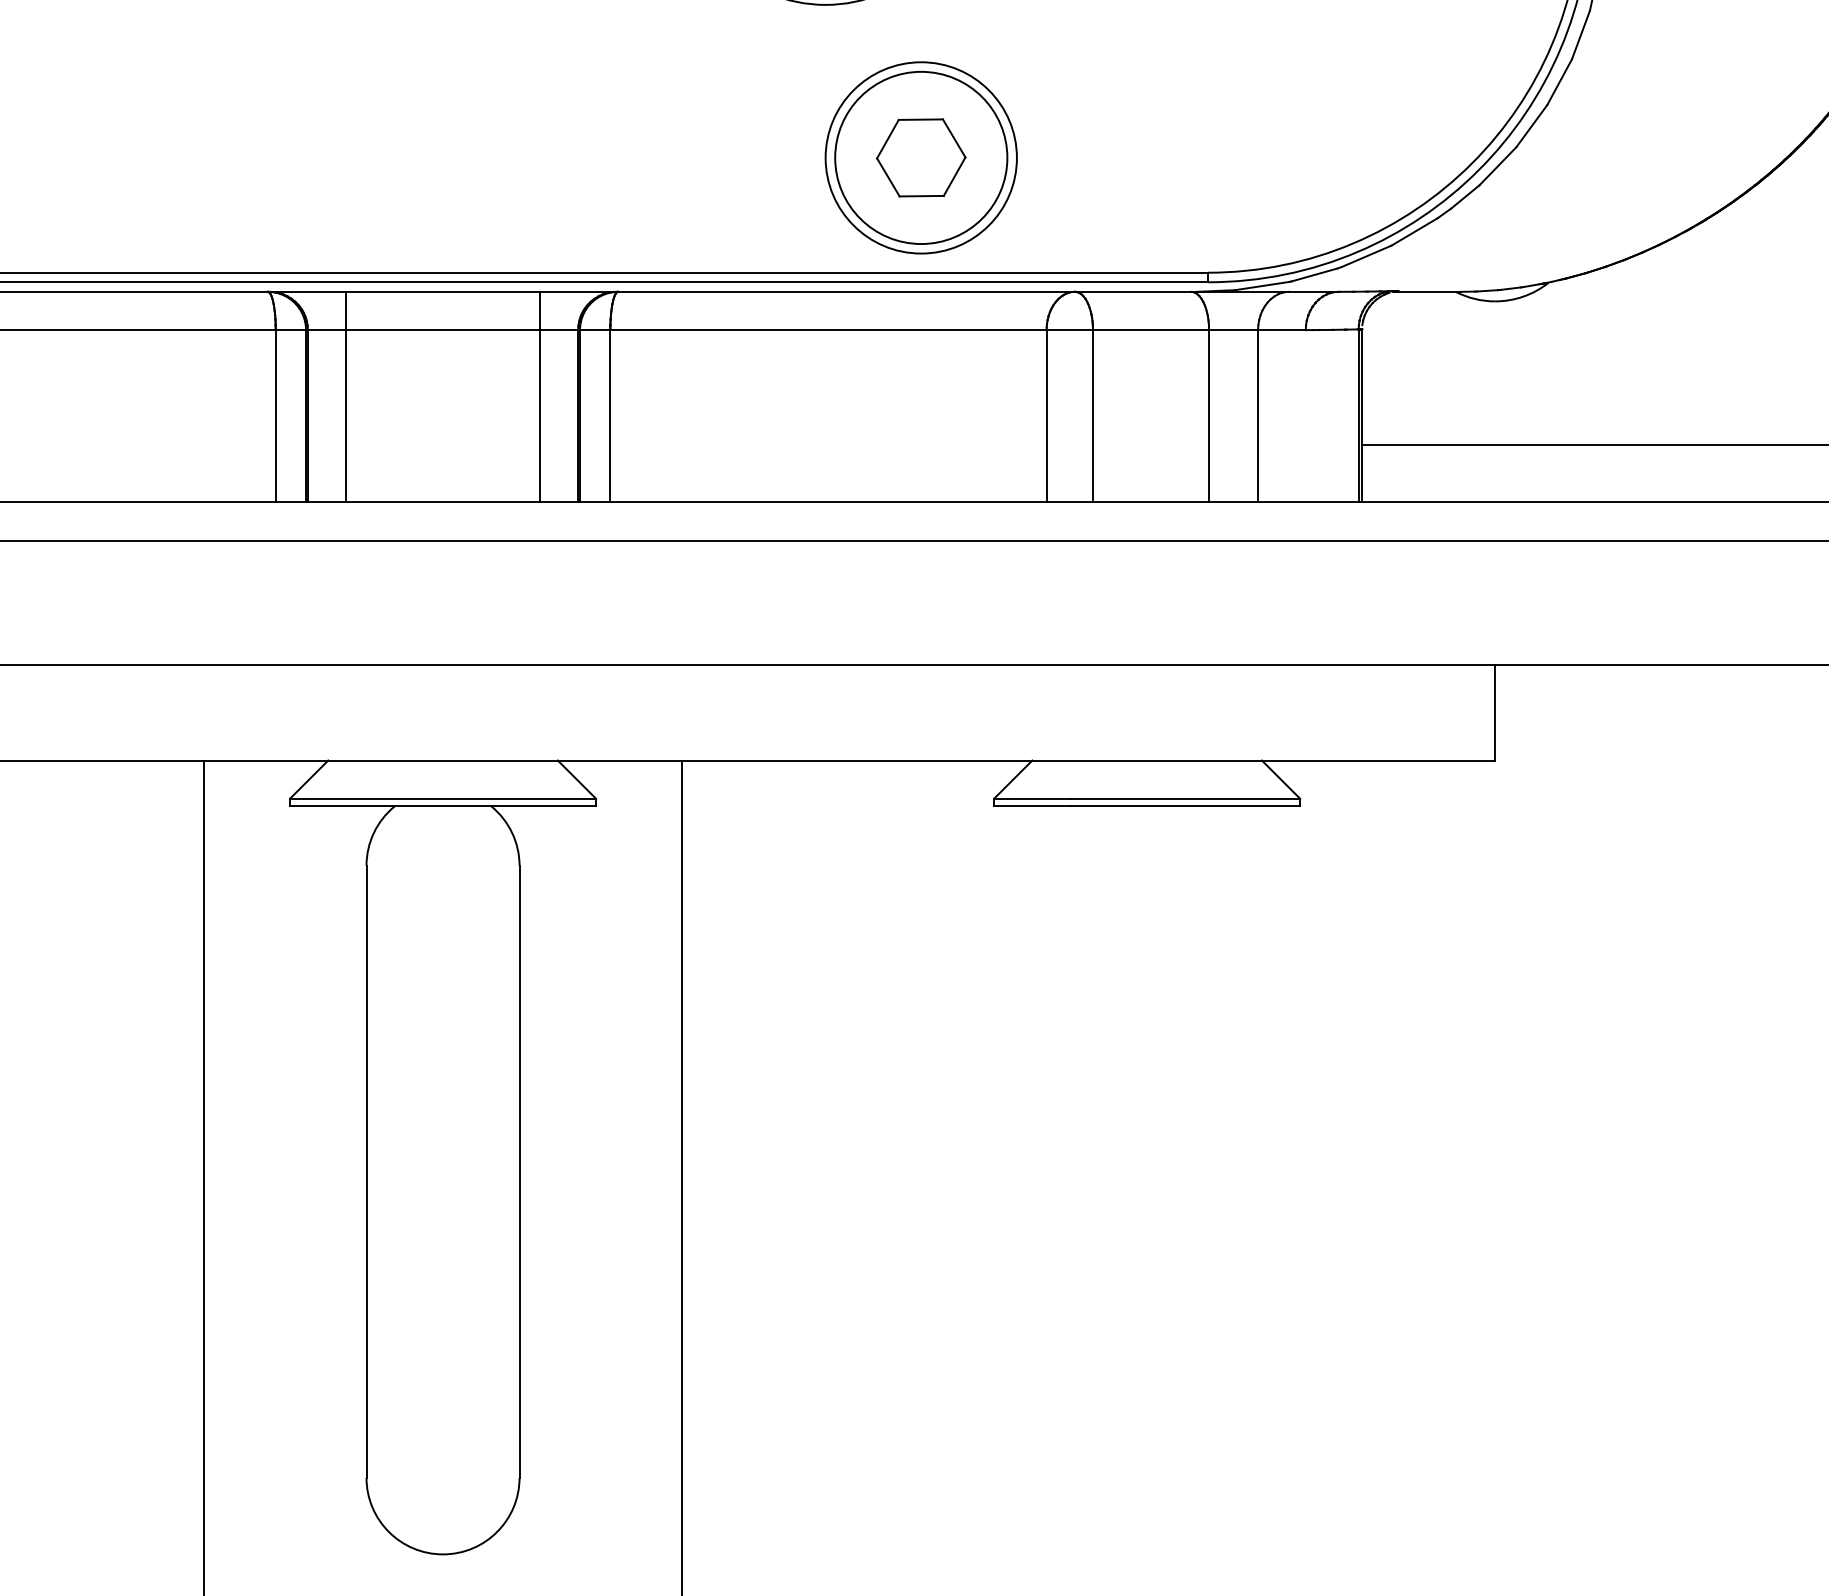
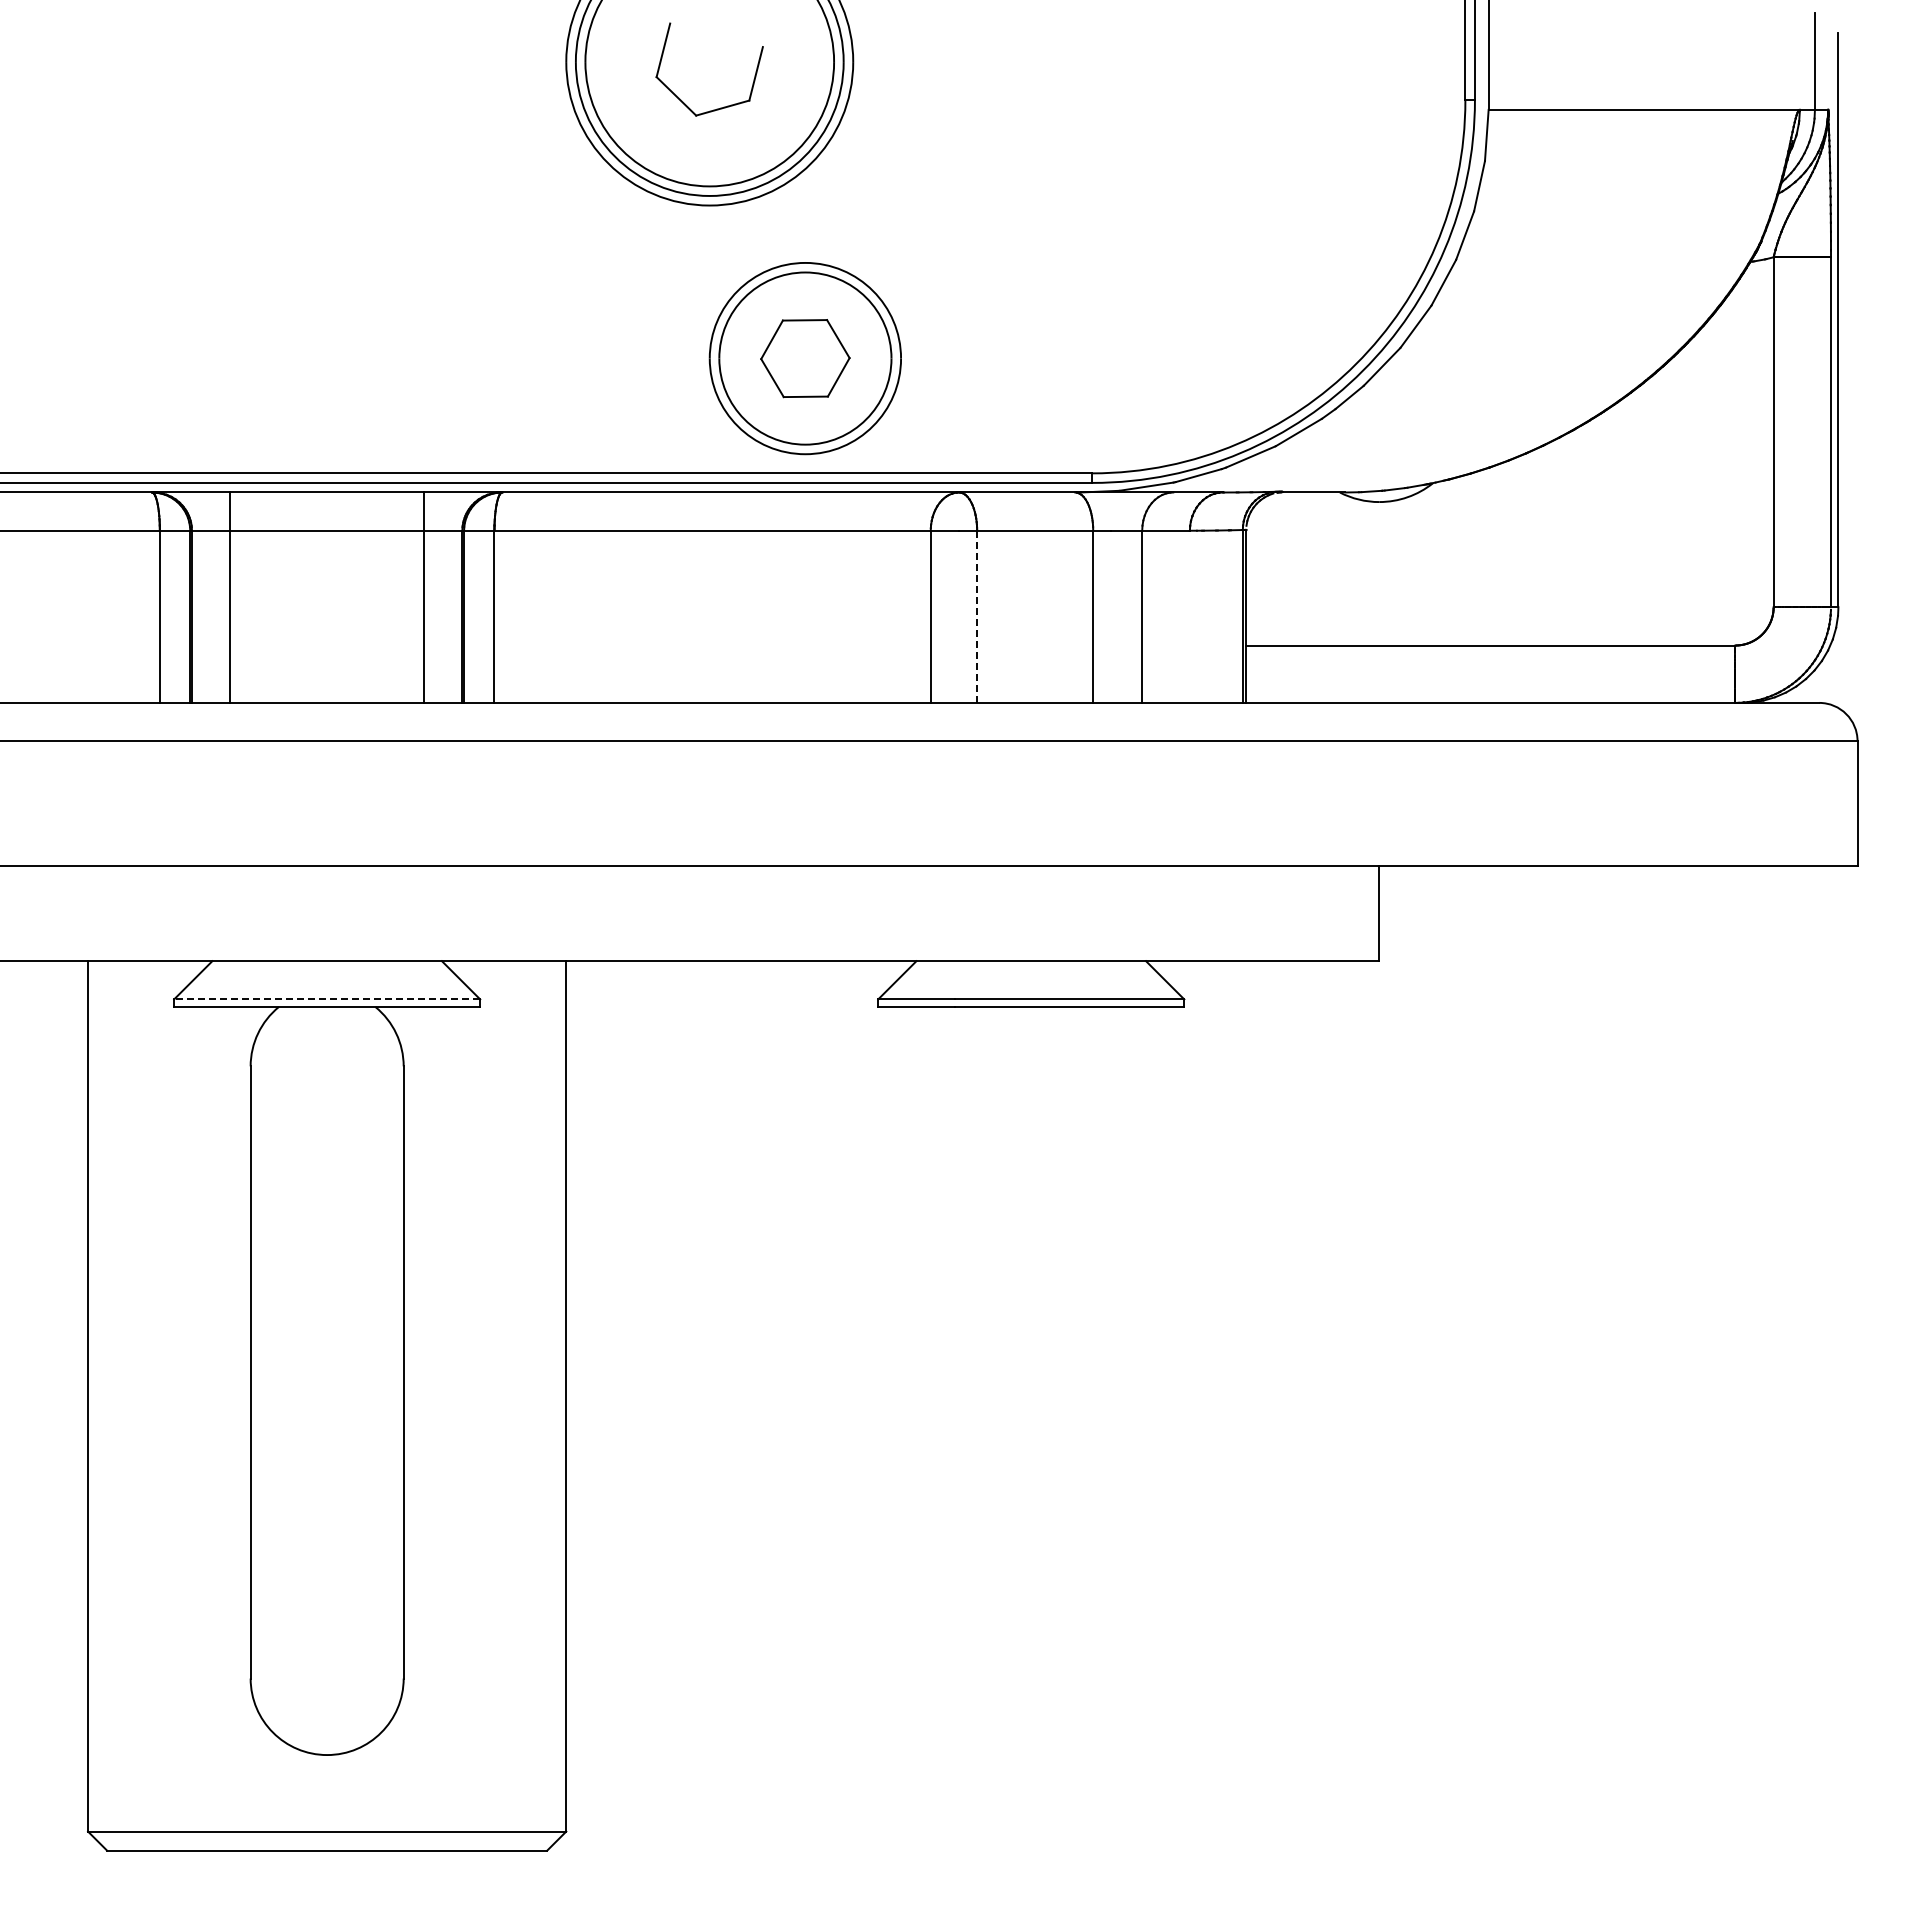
line: (1093, 415) -> (977, 616), solid -> dashed
line: (442, 798) -> (326, 999), solid -> dashed

